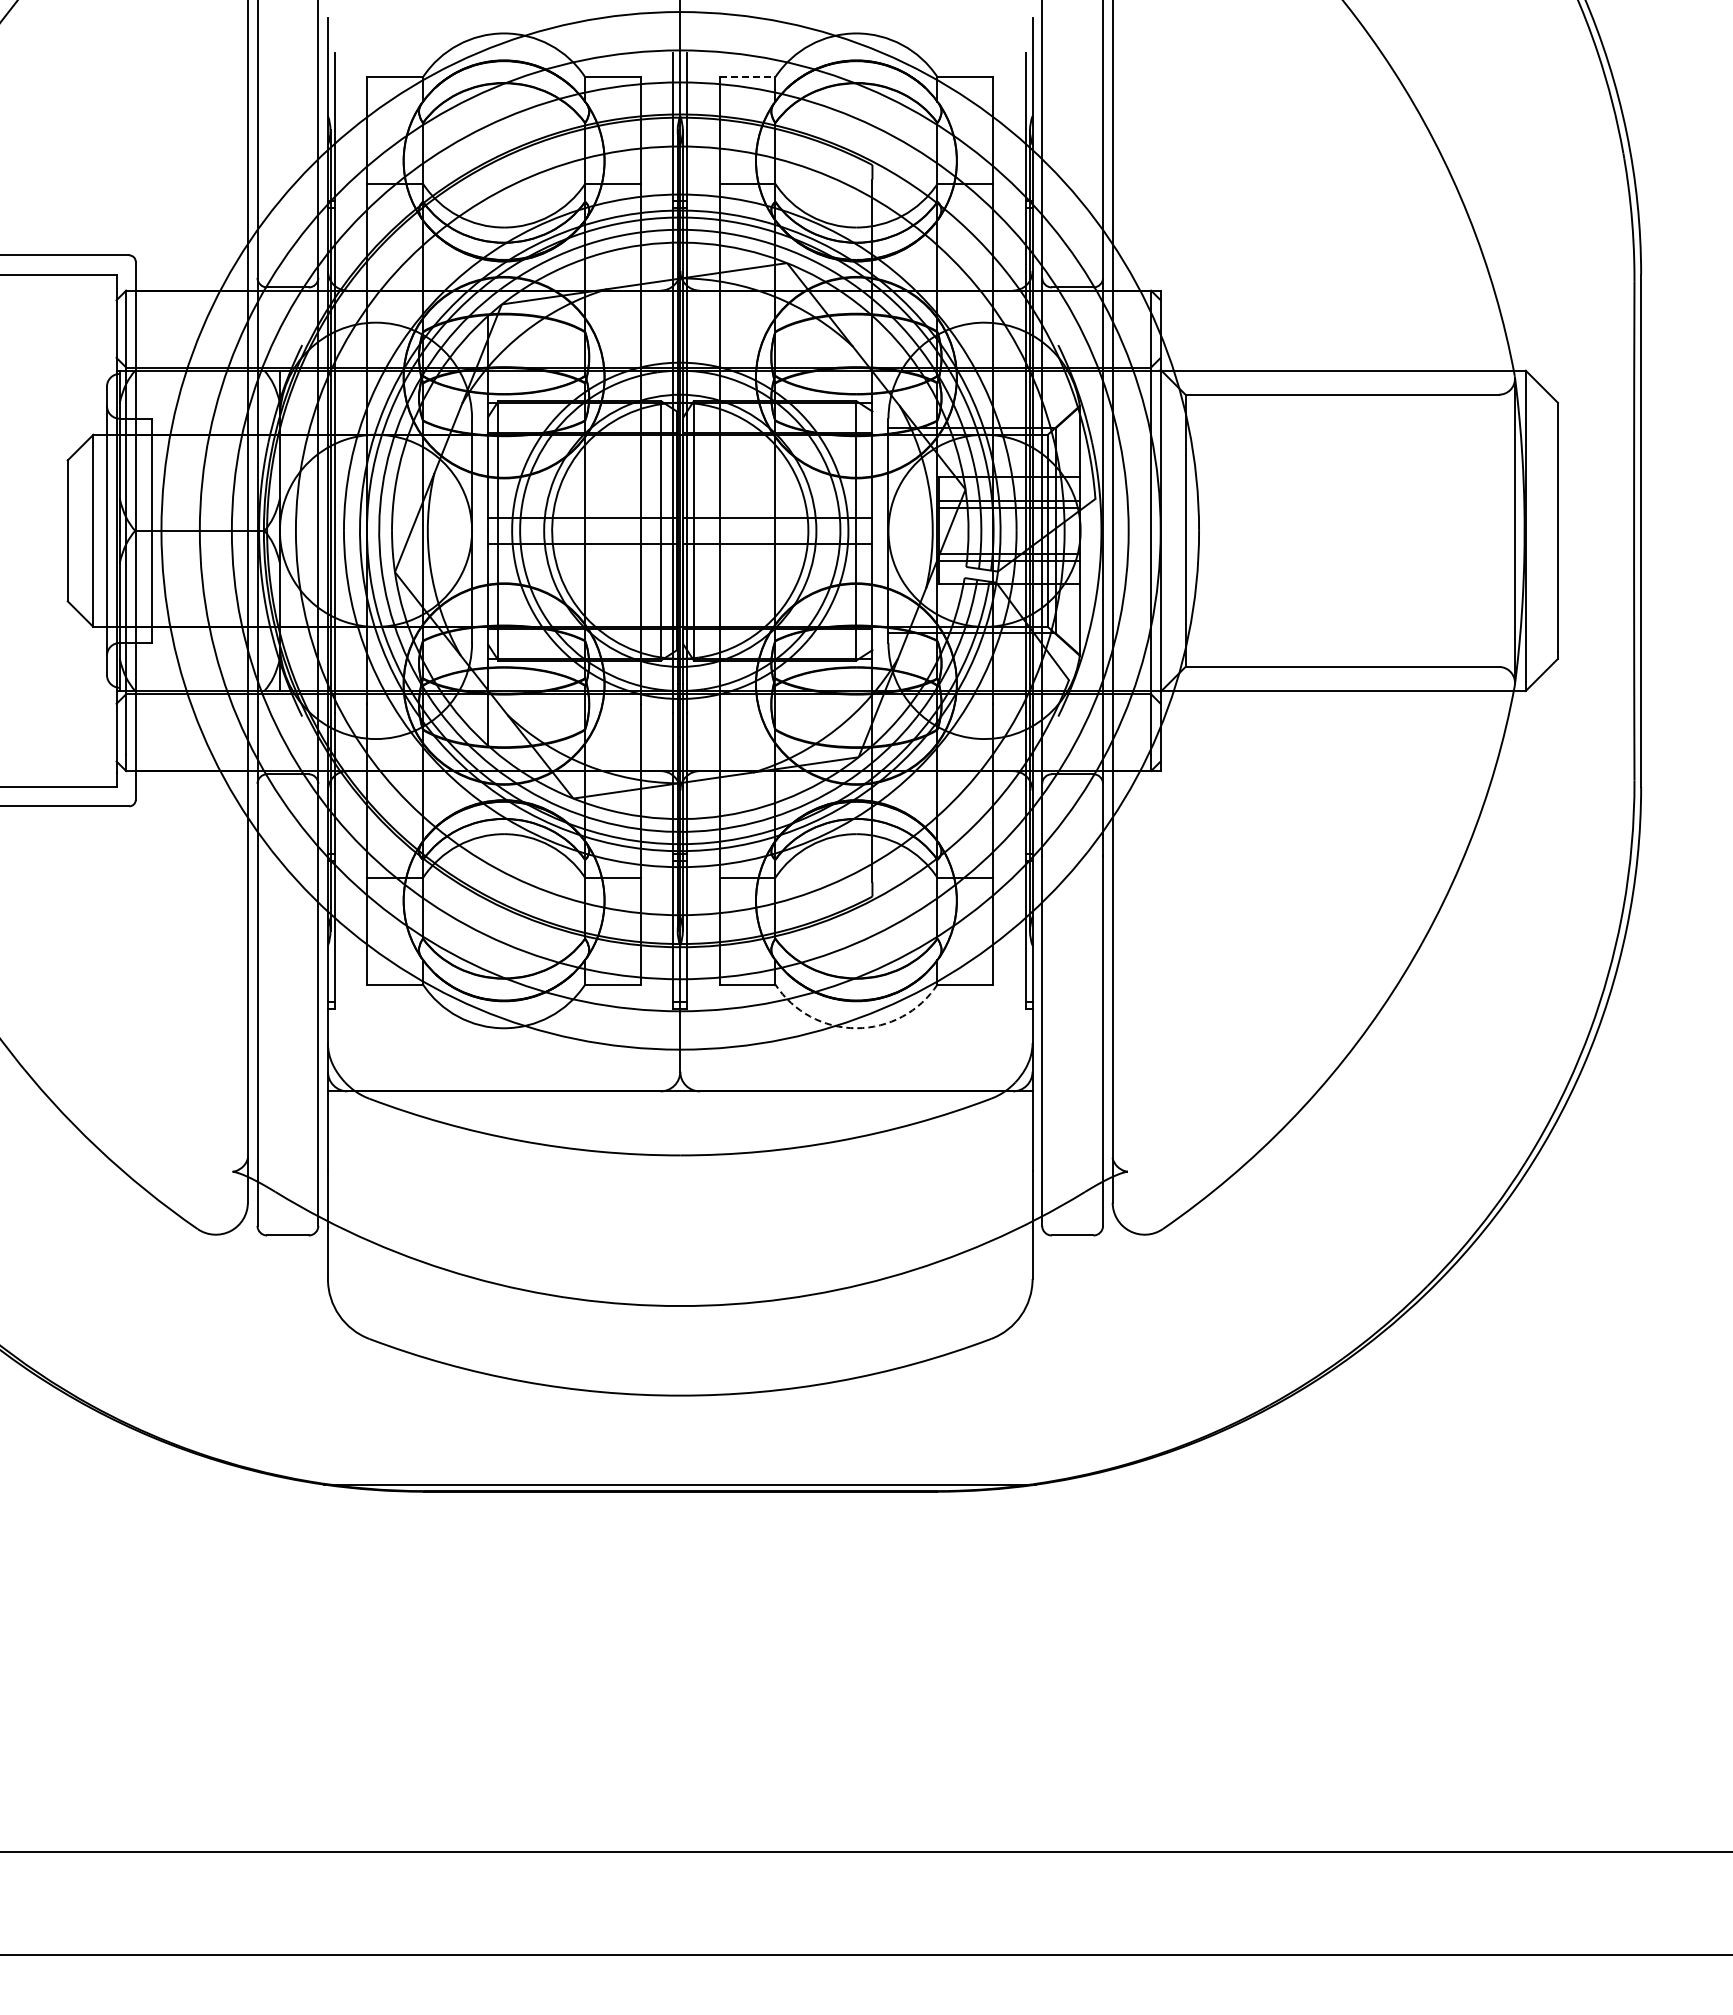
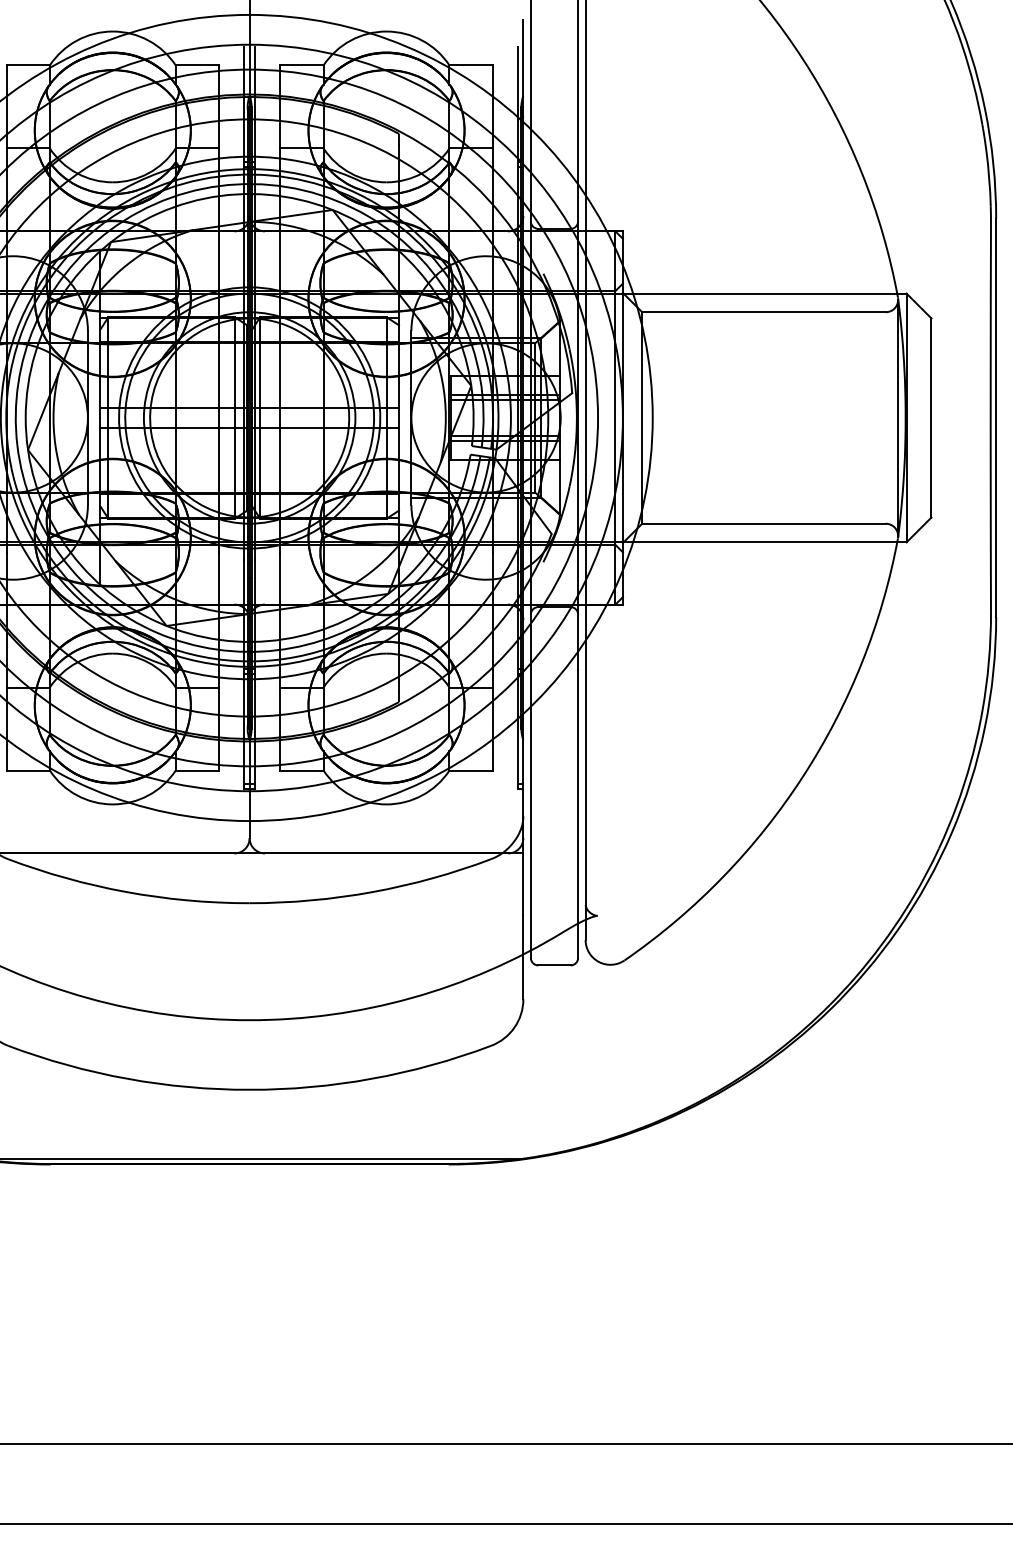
line: (747, 77) -> (301, 65), dashed -> solid
arc: (856, 1028) -> (386, 804), dashed -> solid

